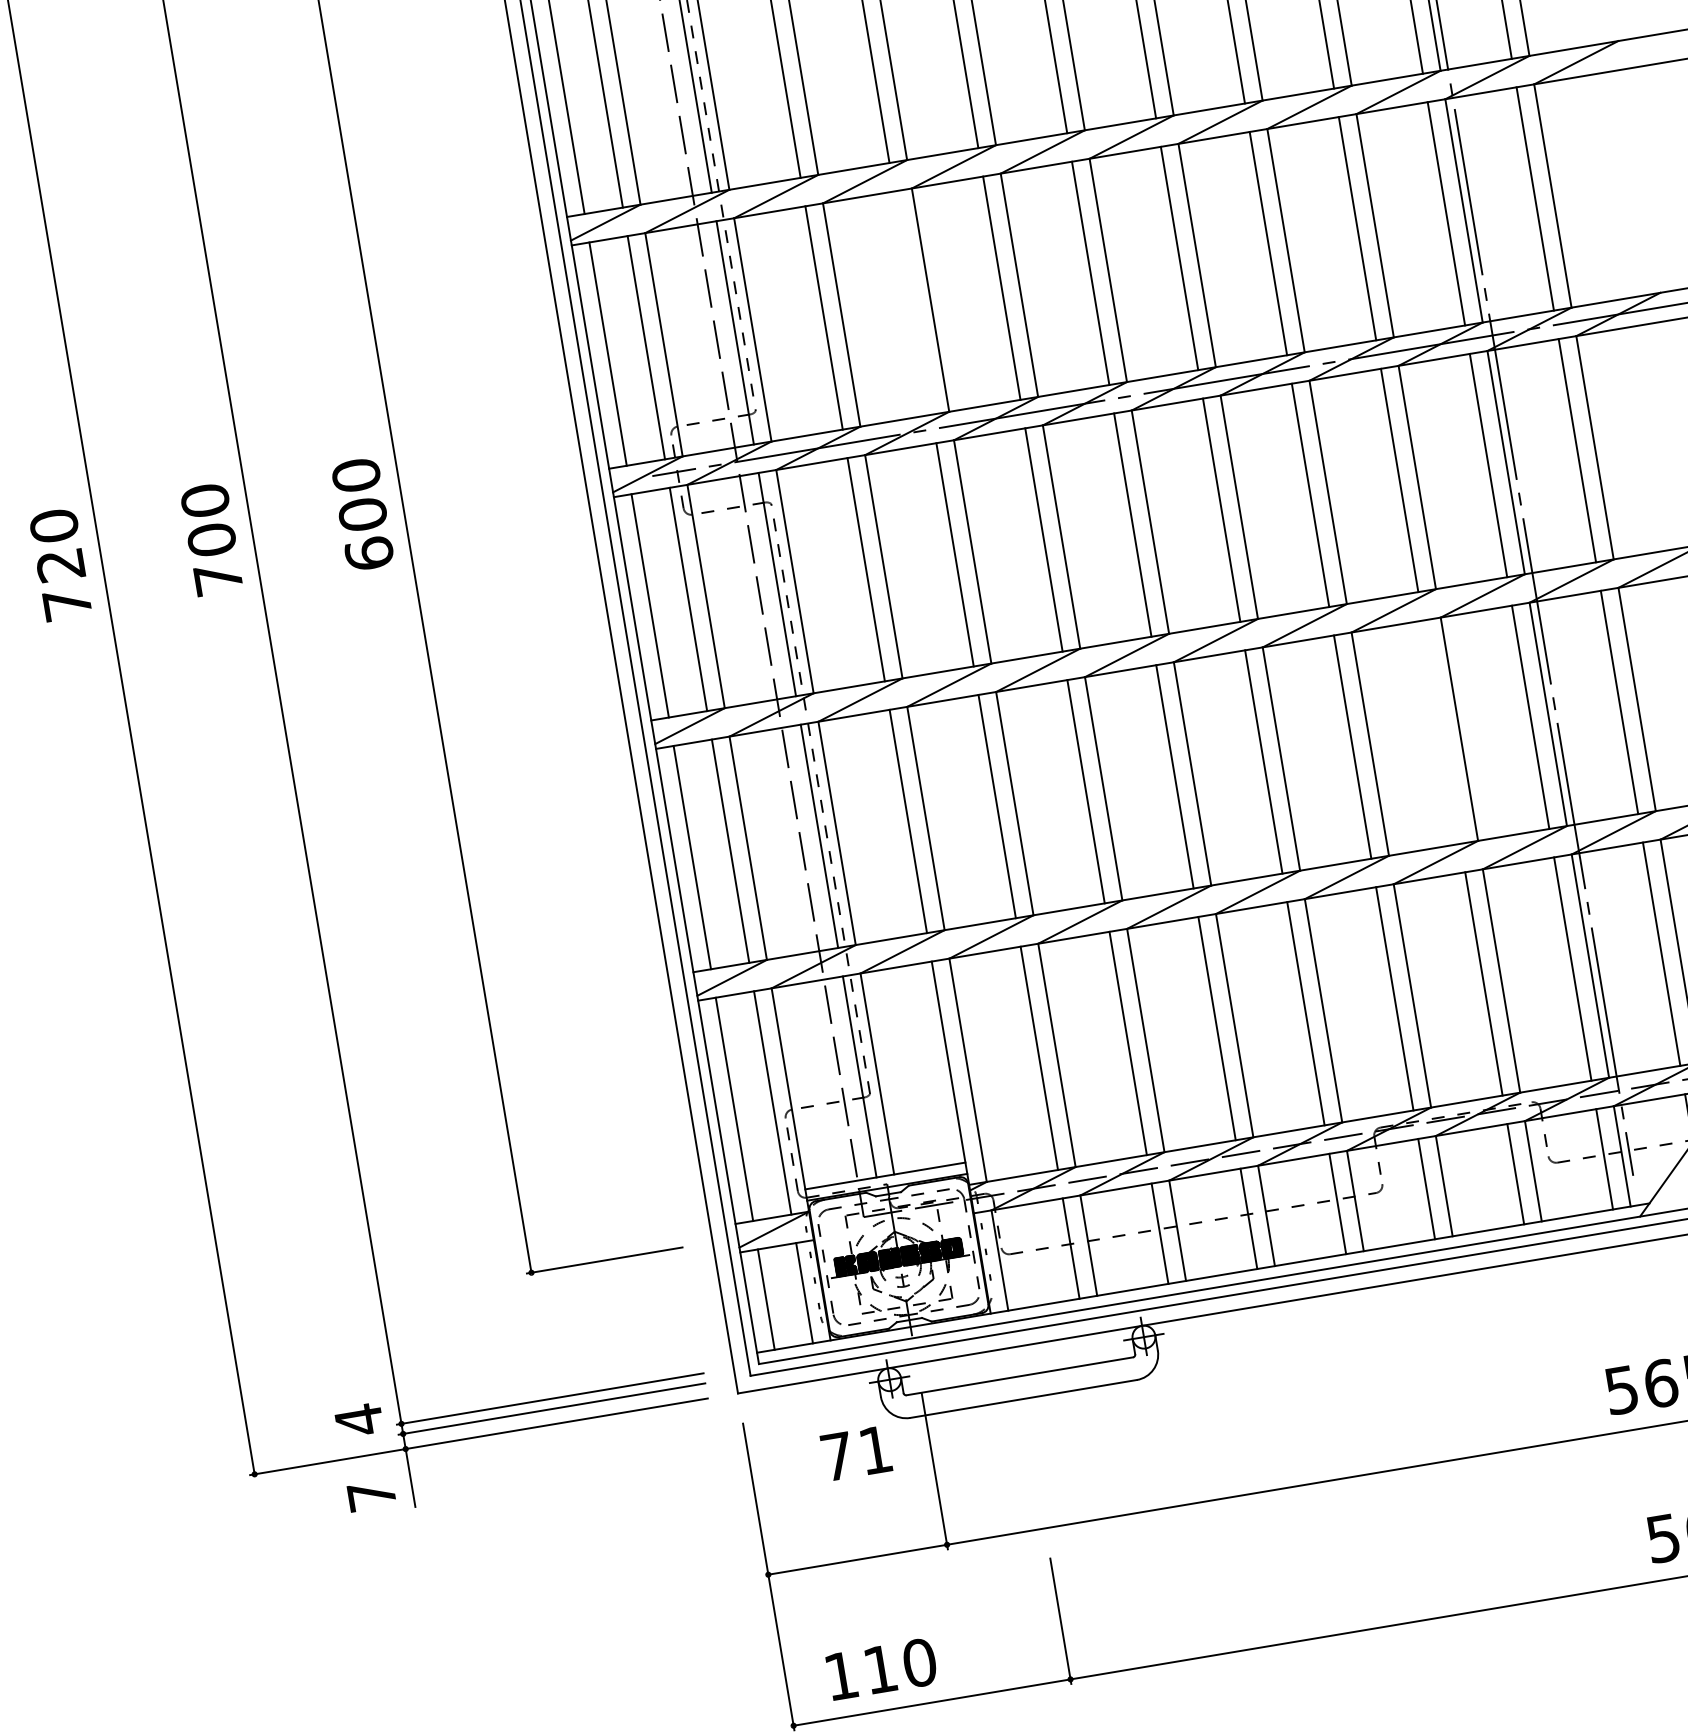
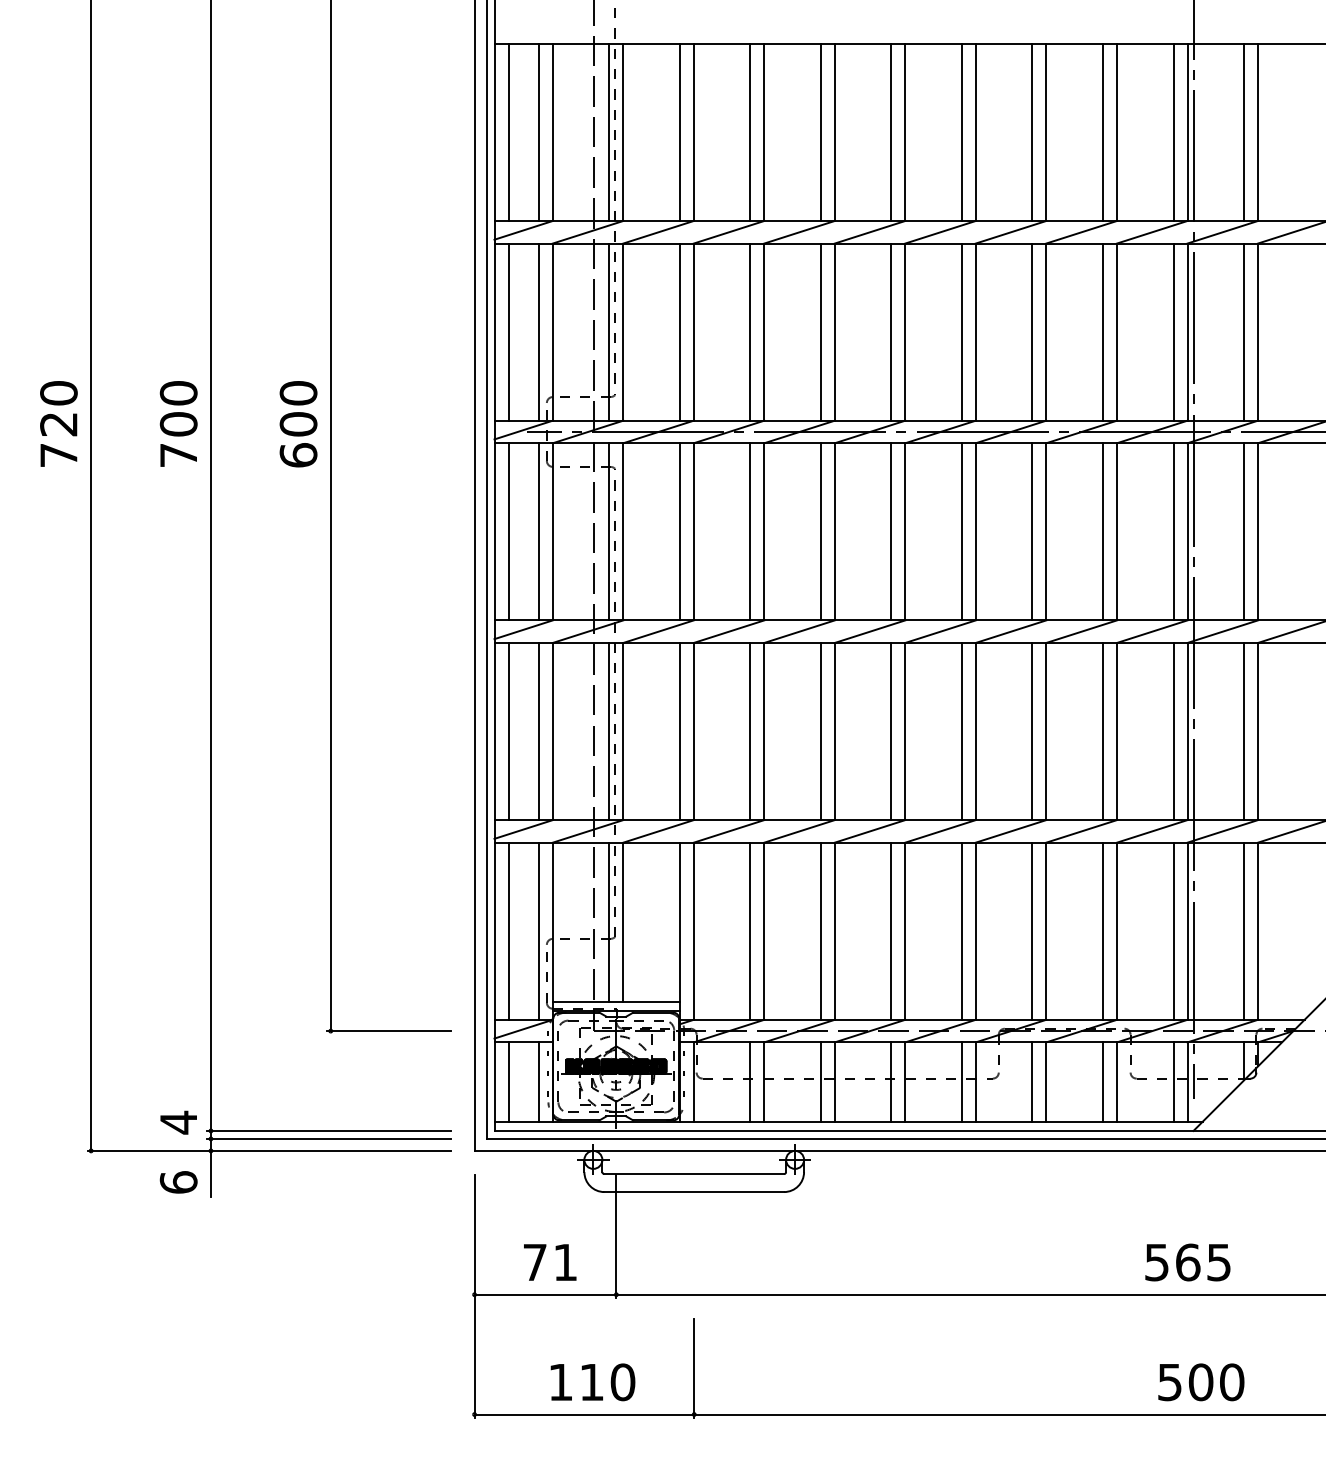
line: (913, 302) -> (750, 331), added
line: (1442, 732) -> (1103, 731), added
text: (856, 1453) -> (550, 1262), moved
text: (371, 1495) -> (178, 1182), 7 -> 6
text: (881, 1669) -> (592, 1382), moved

